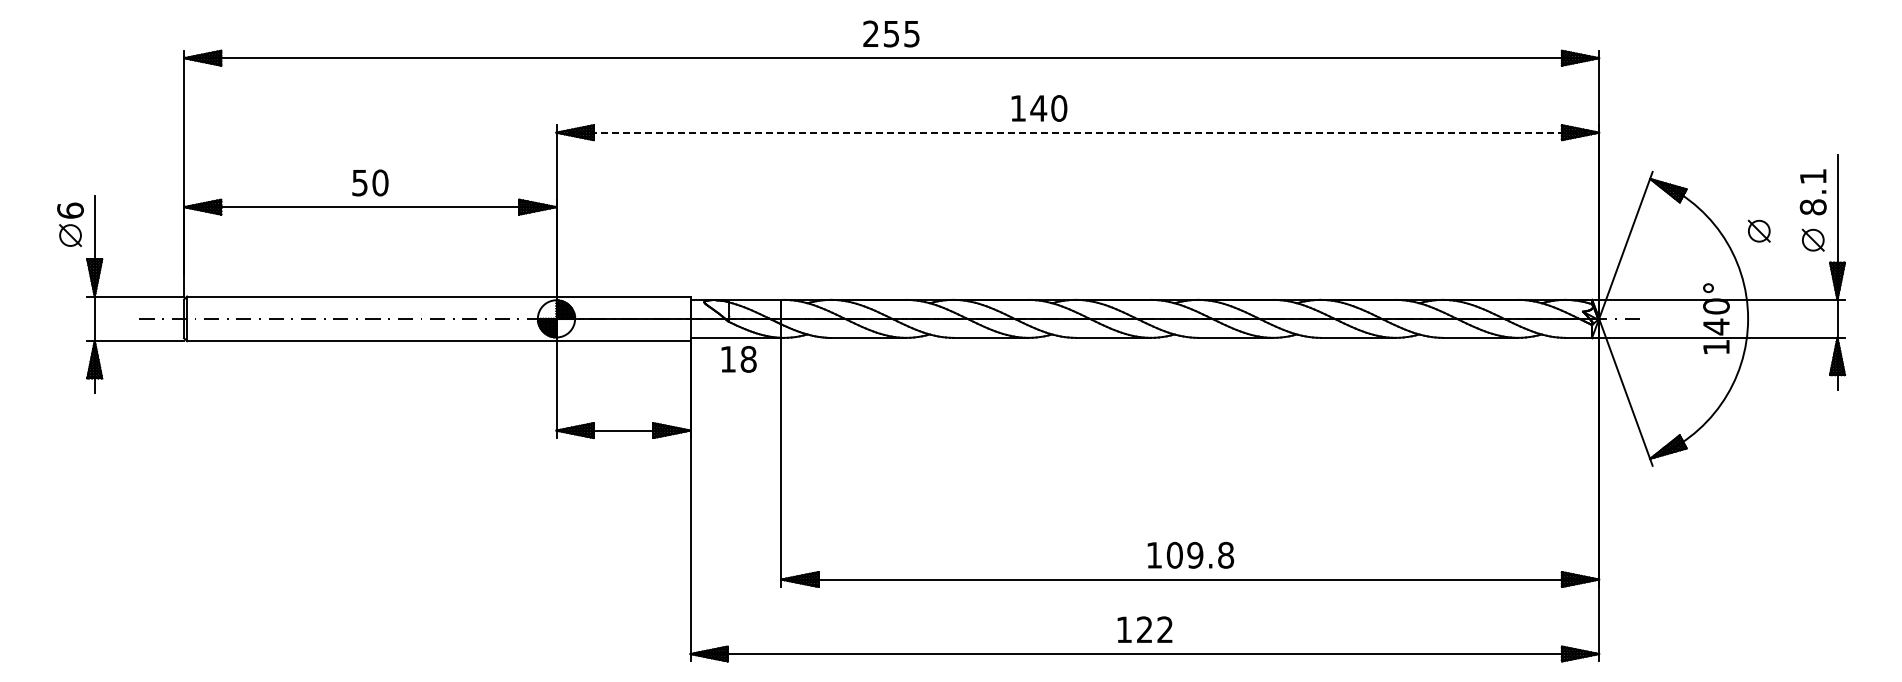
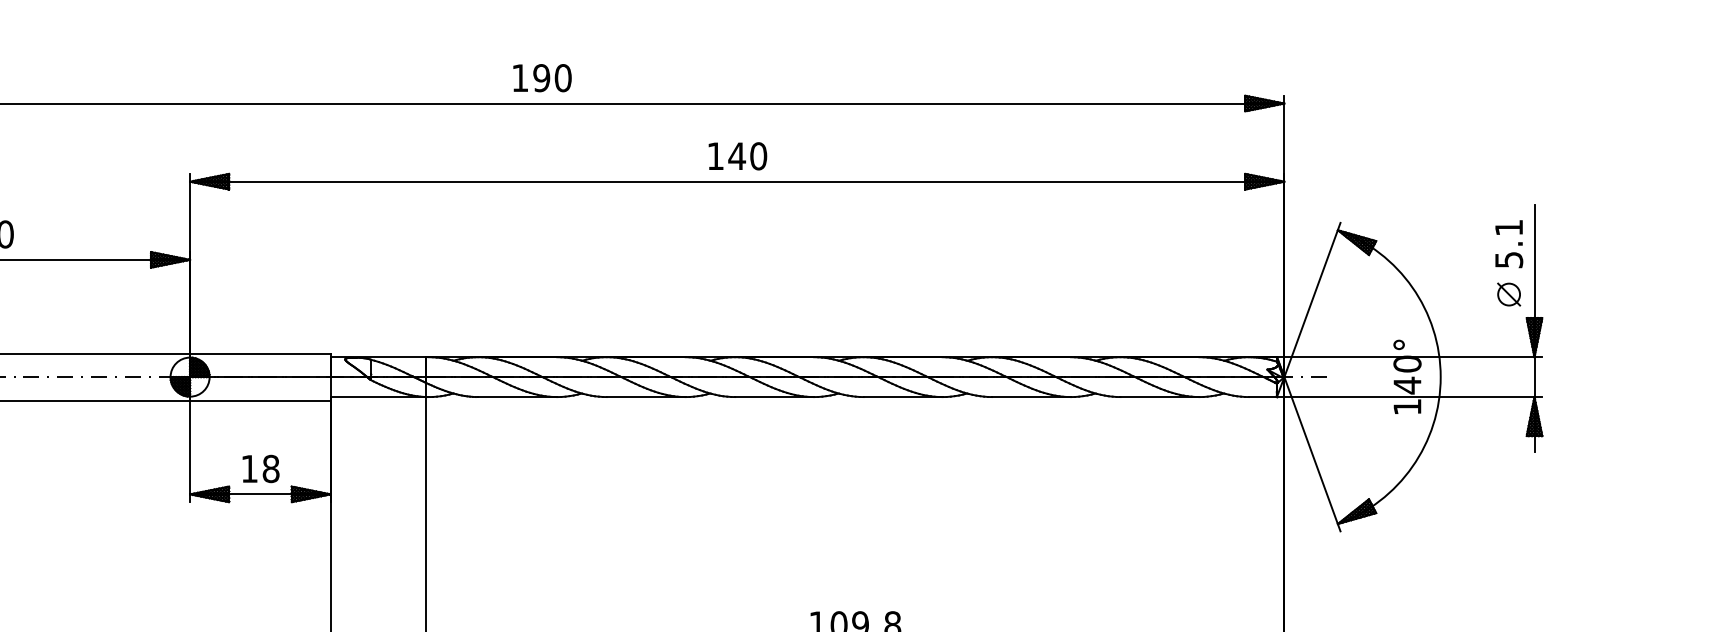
text: (891, 33) -> (541, 77), 255 -> 190
text: (1039, 108) -> (737, 156), moved
line: (1078, 132) -> (737, 181), dashed -> solid
text: (1812, 207) -> (1508, 260), 8.1 -> 5.1
part: (1758, 230) -> (1451, 284), removed
text: (738, 359) -> (260, 469), moved

